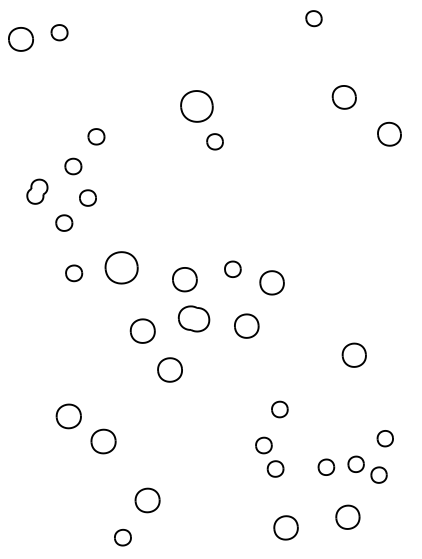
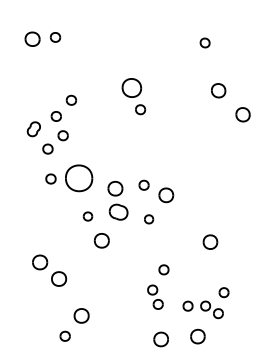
part: (120, 268) -> (78, 178), size x1.4
part: (245, 326) -> (148, 219), size x0.6
part: (141, 331) -> (87, 216), size x0.6

